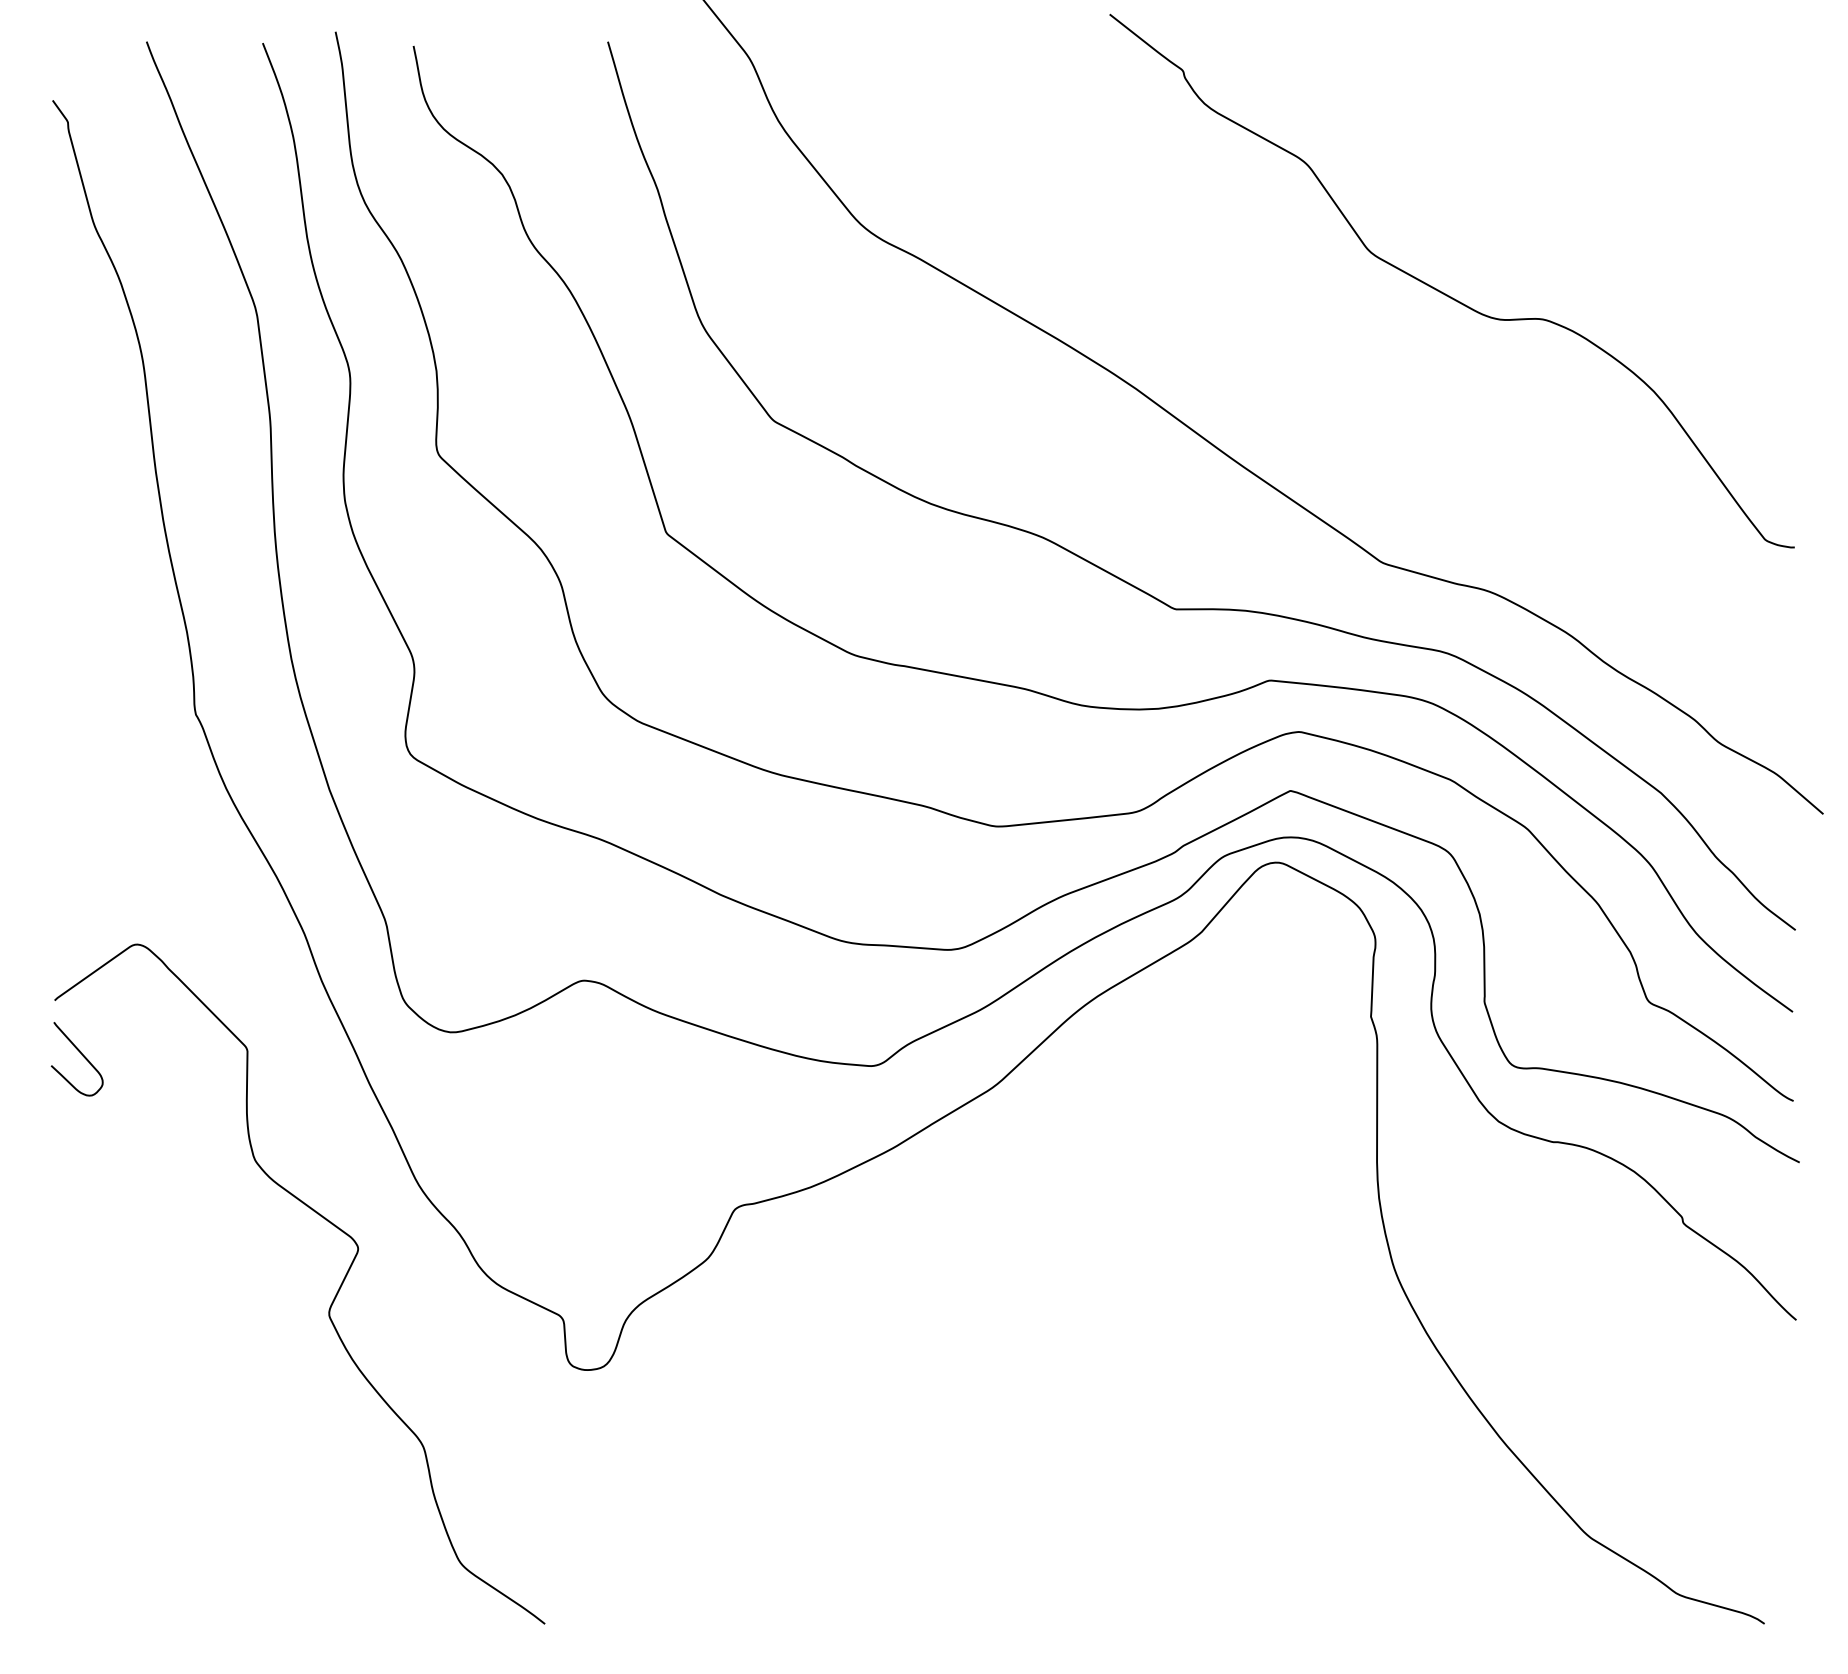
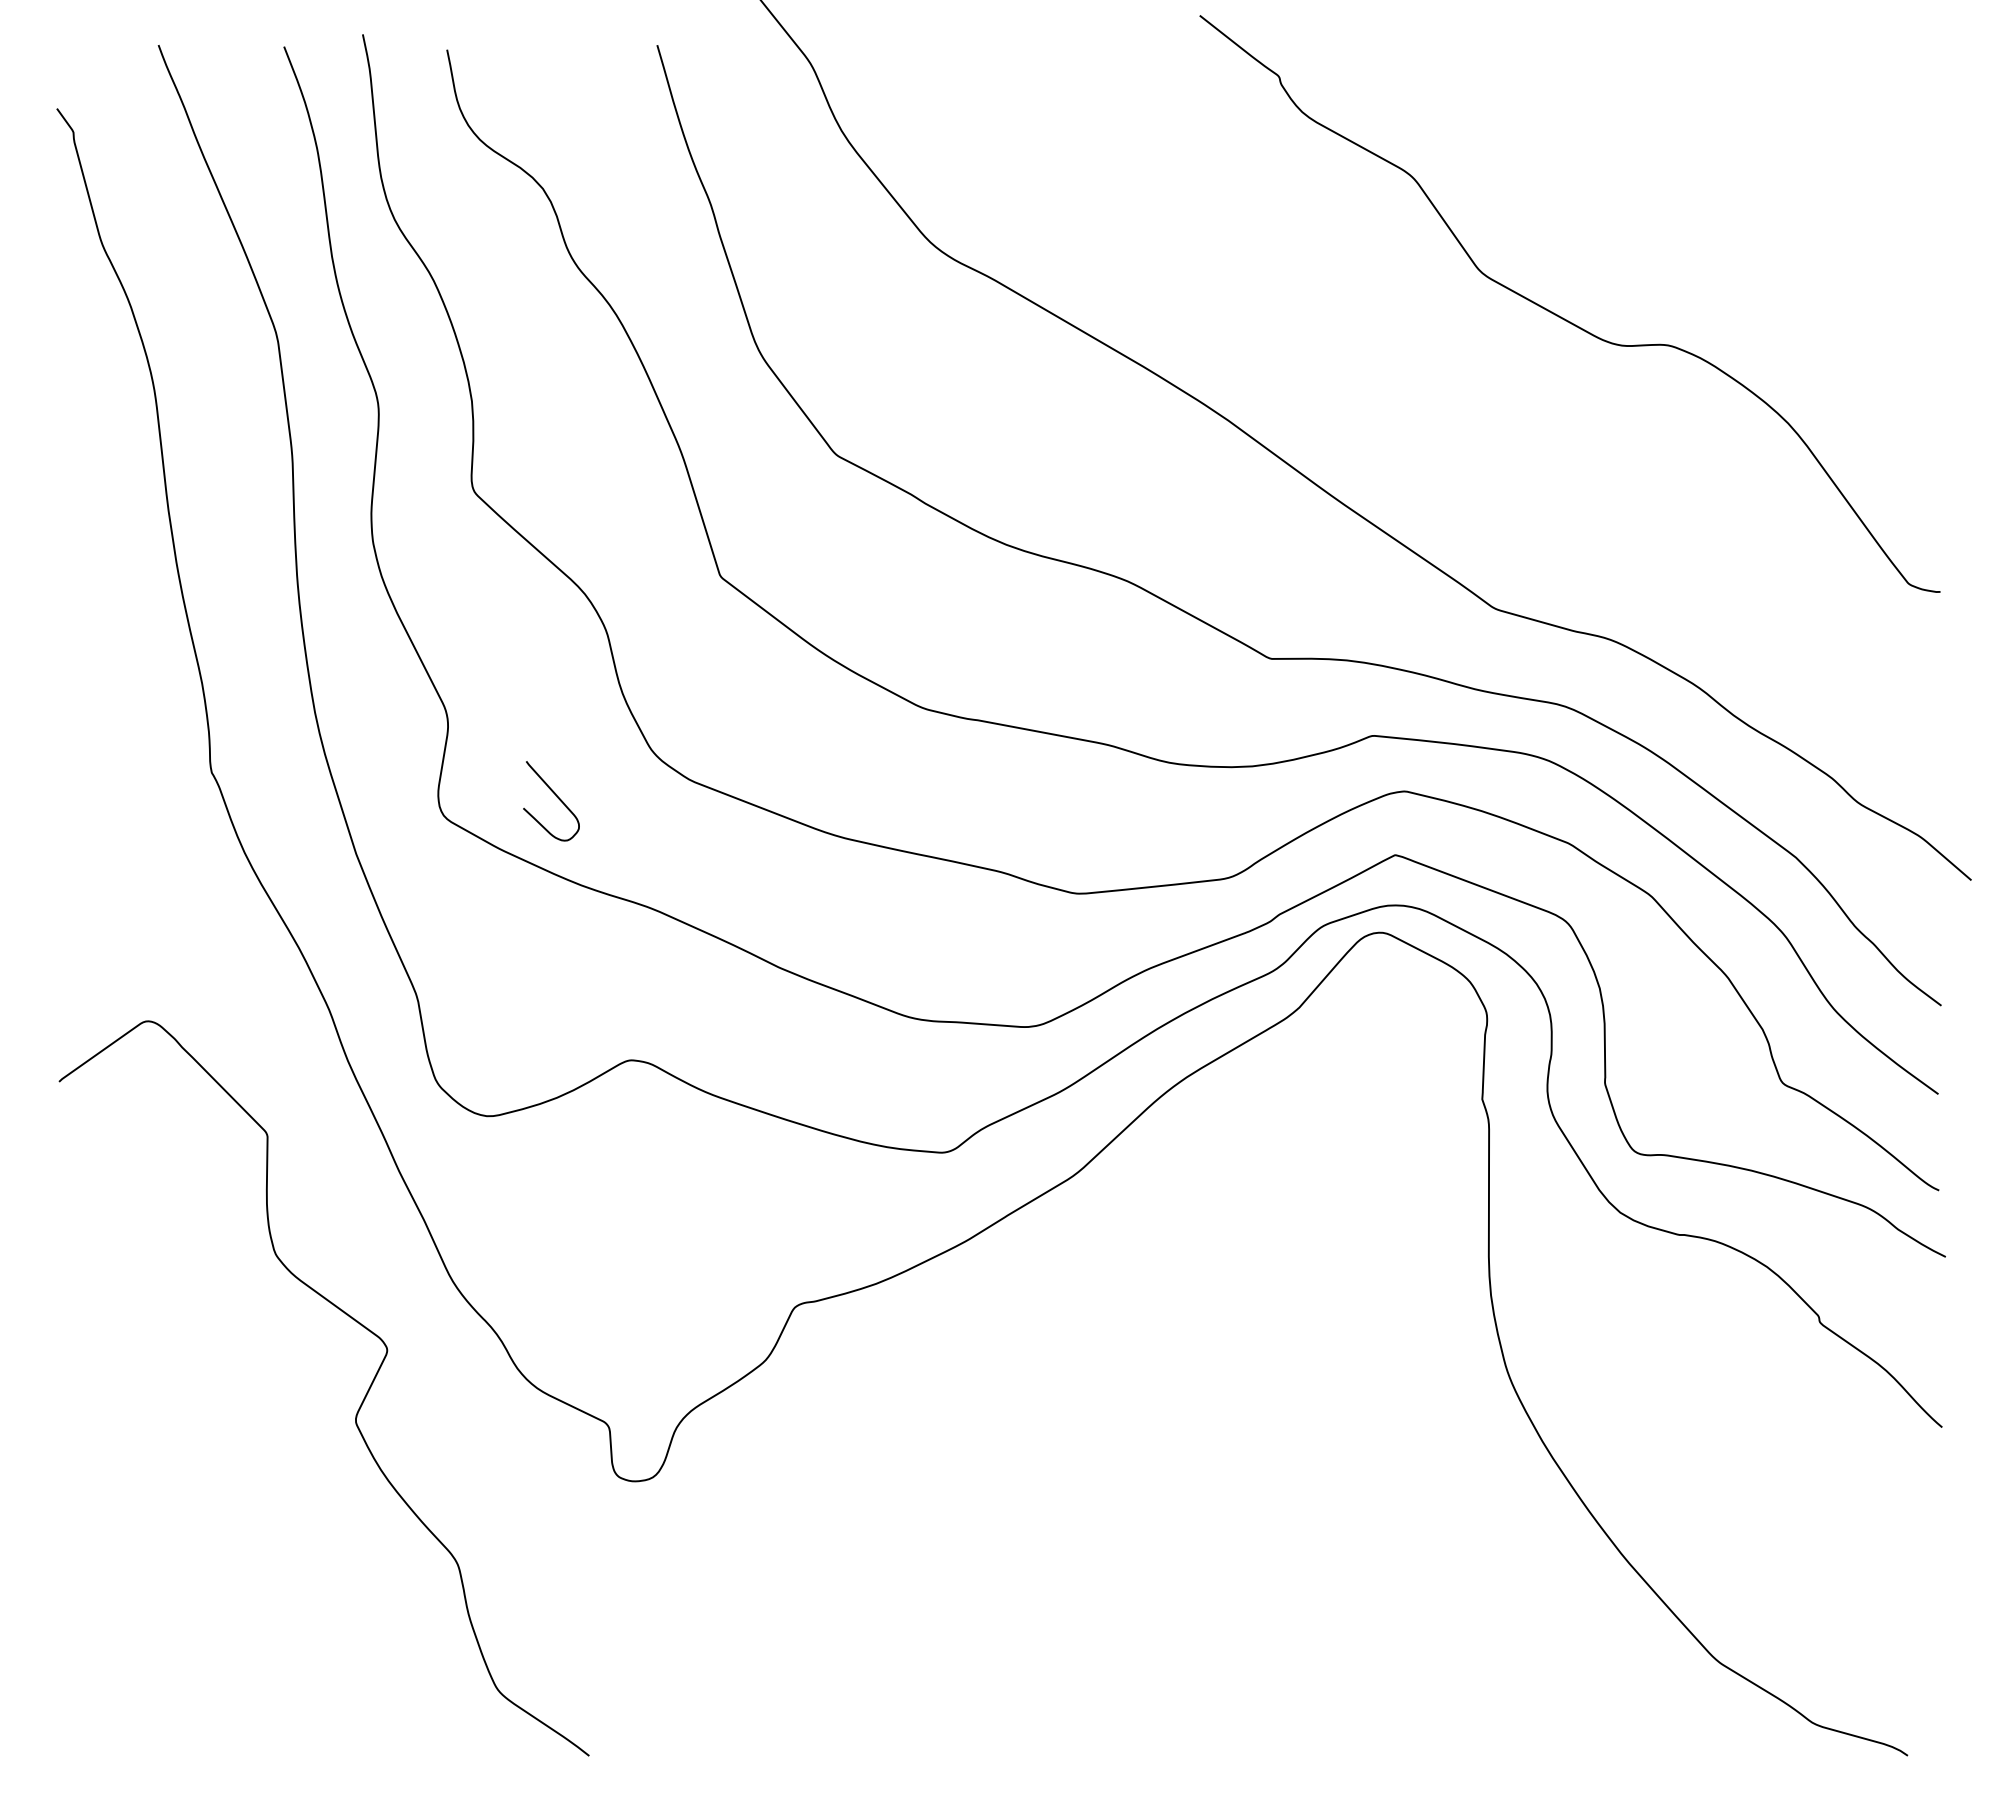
curve: (82, 1056) -> (557, 798), moved

